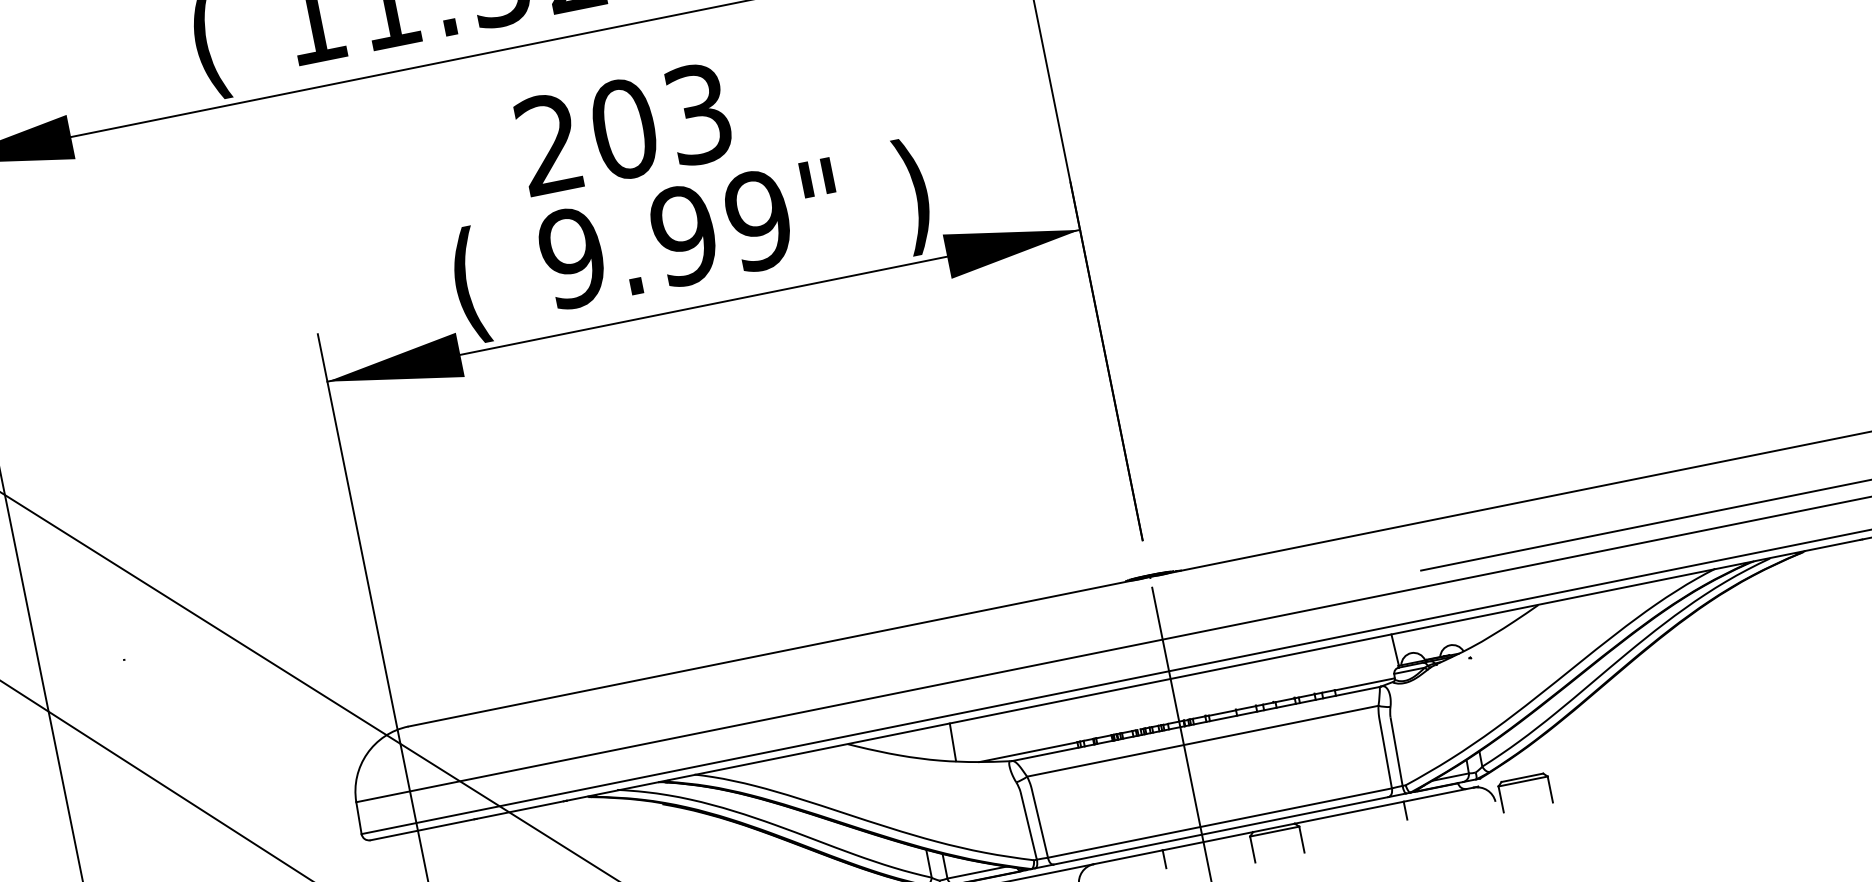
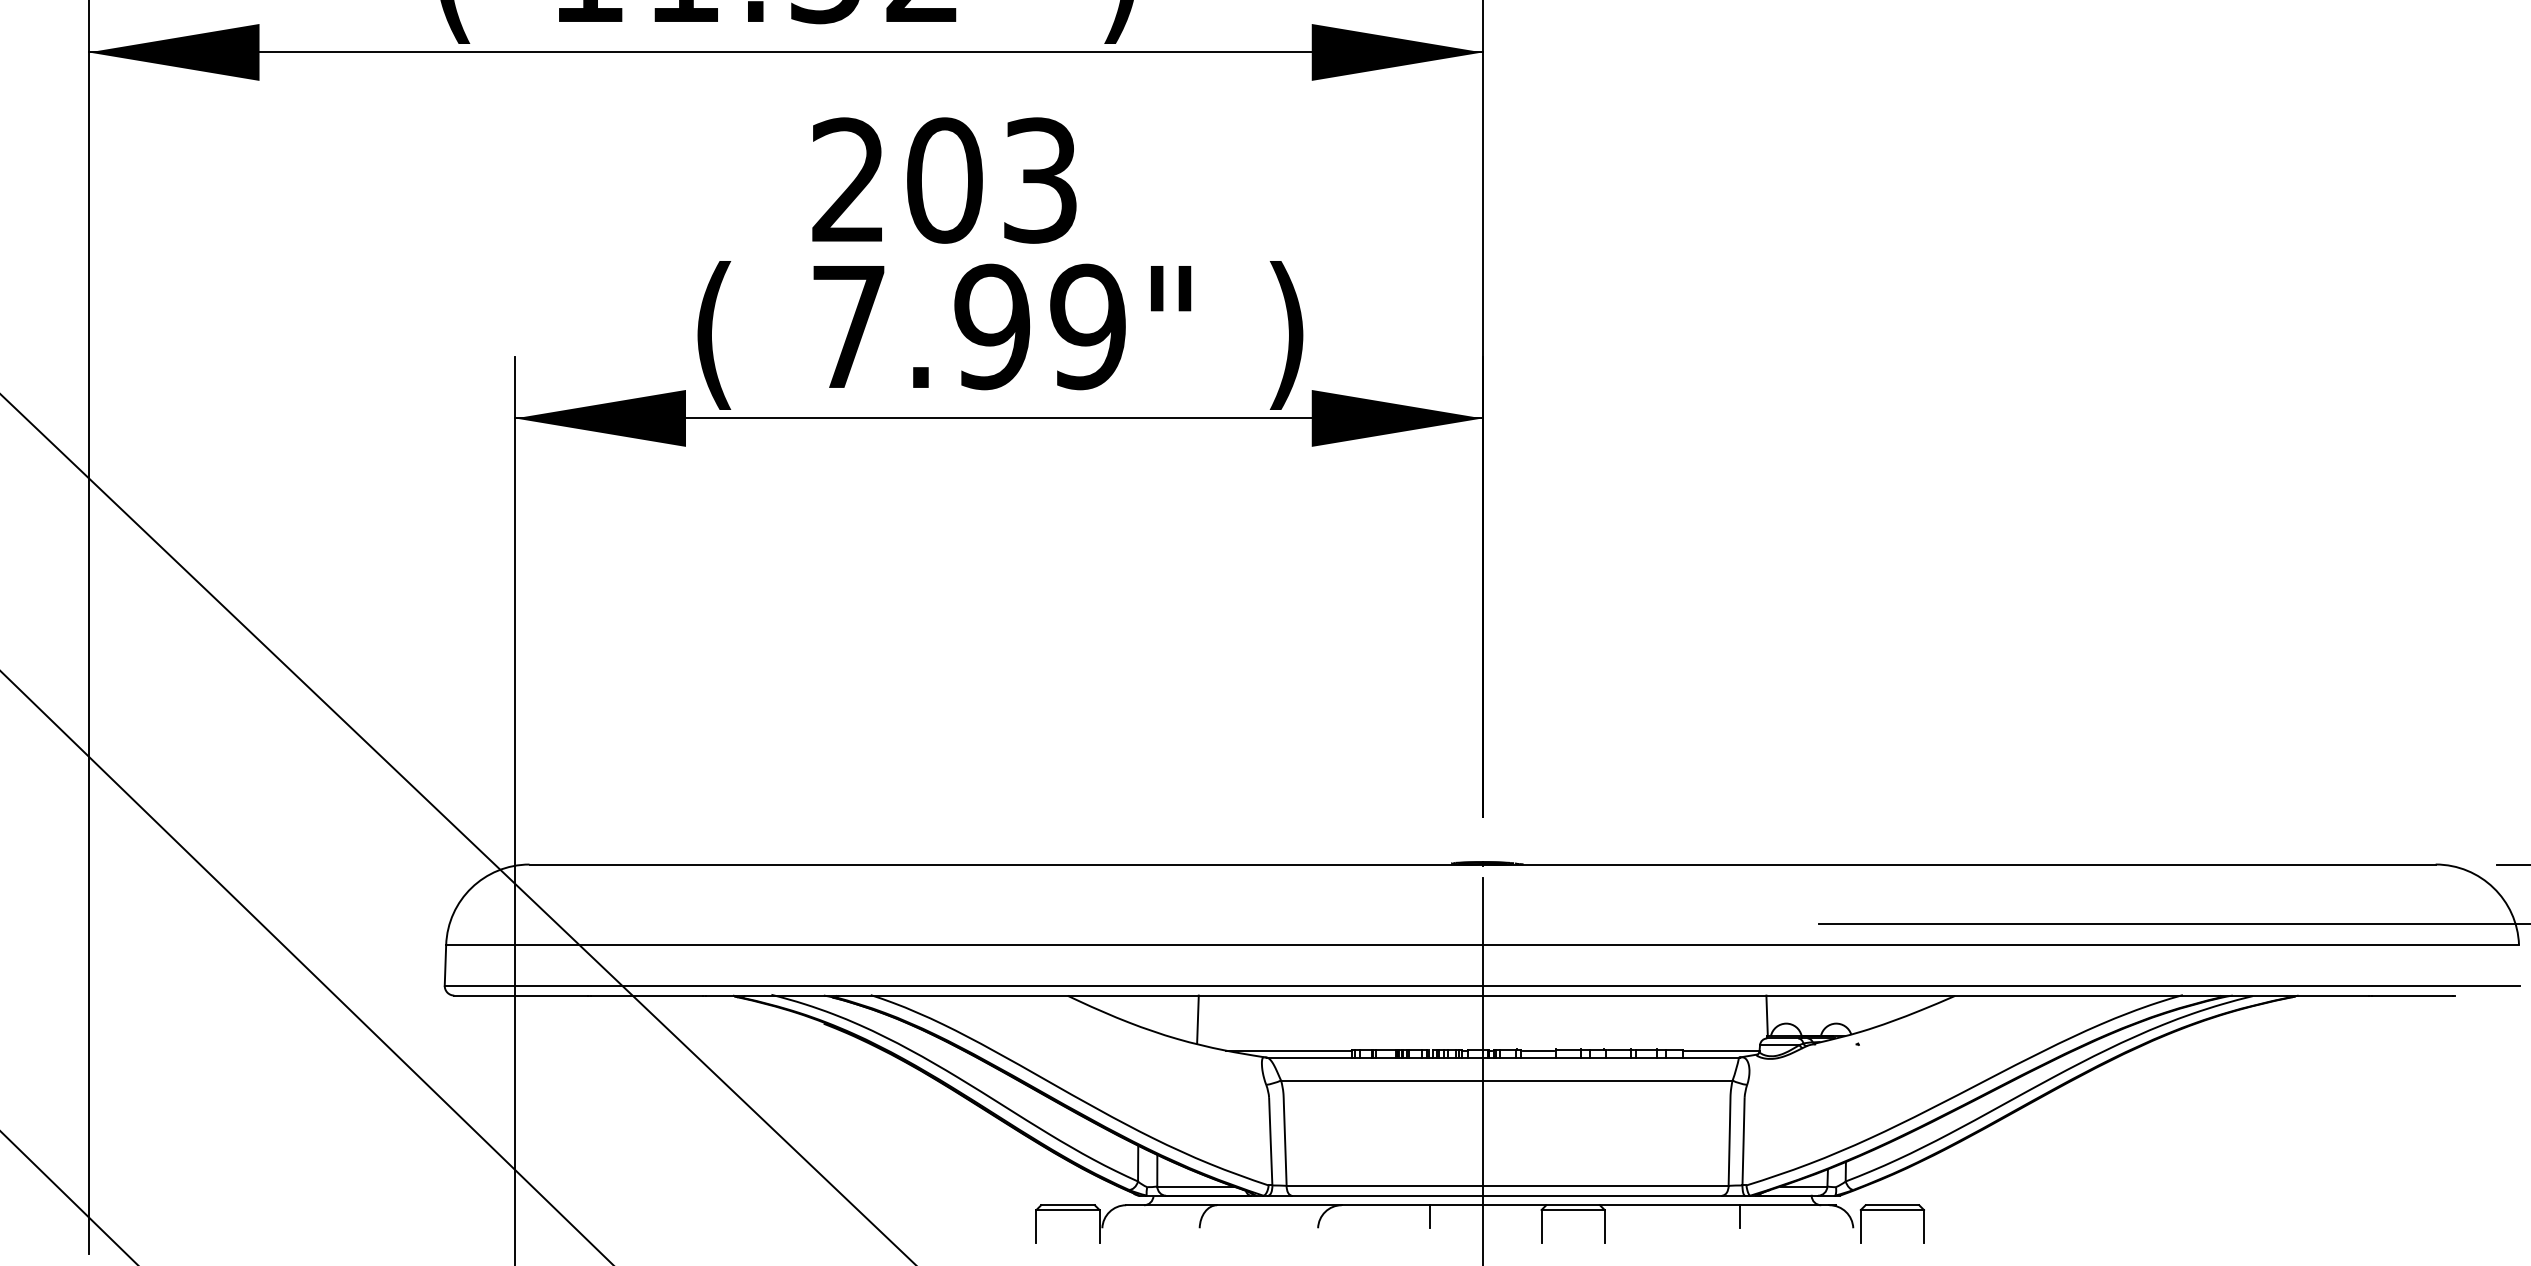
text: (572, 257) -> (848, 326), 9.99" -> 7.99"

